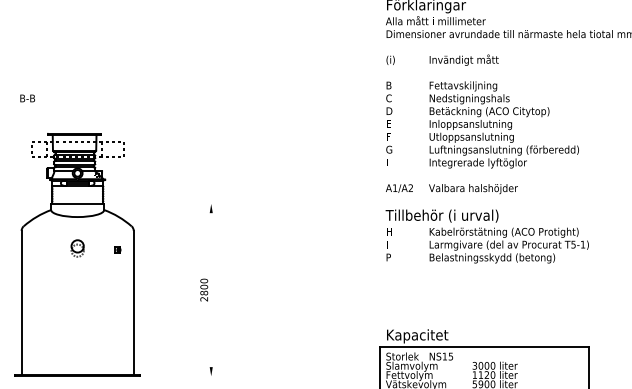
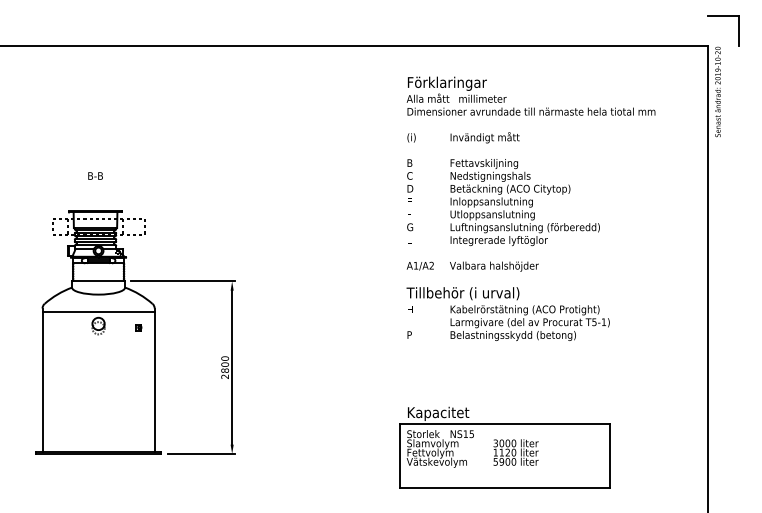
text: (27, 97) -> (95, 175), moved
line: (162, 203) -> (183, 281), added
line: (77, 233) -> (98, 311), added
line: (211, 289) -> (232, 367), added
line: (180, 375) -> (201, 453), added

